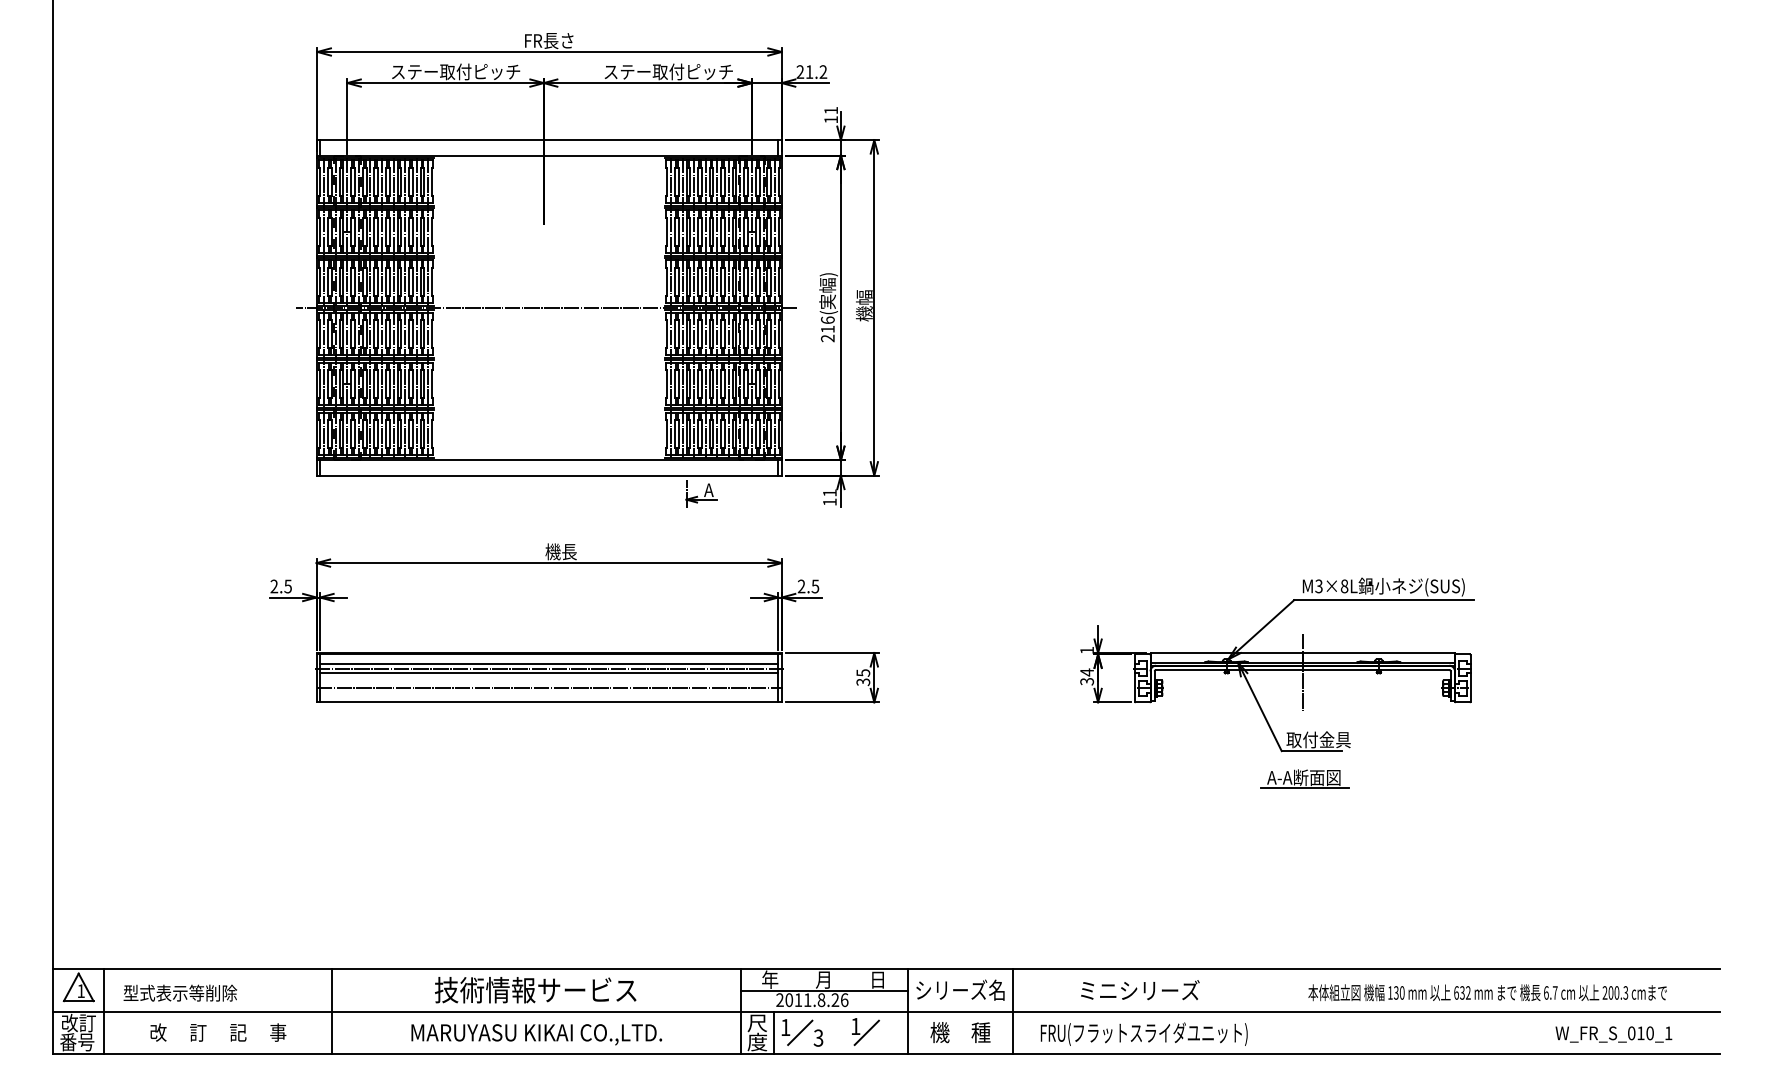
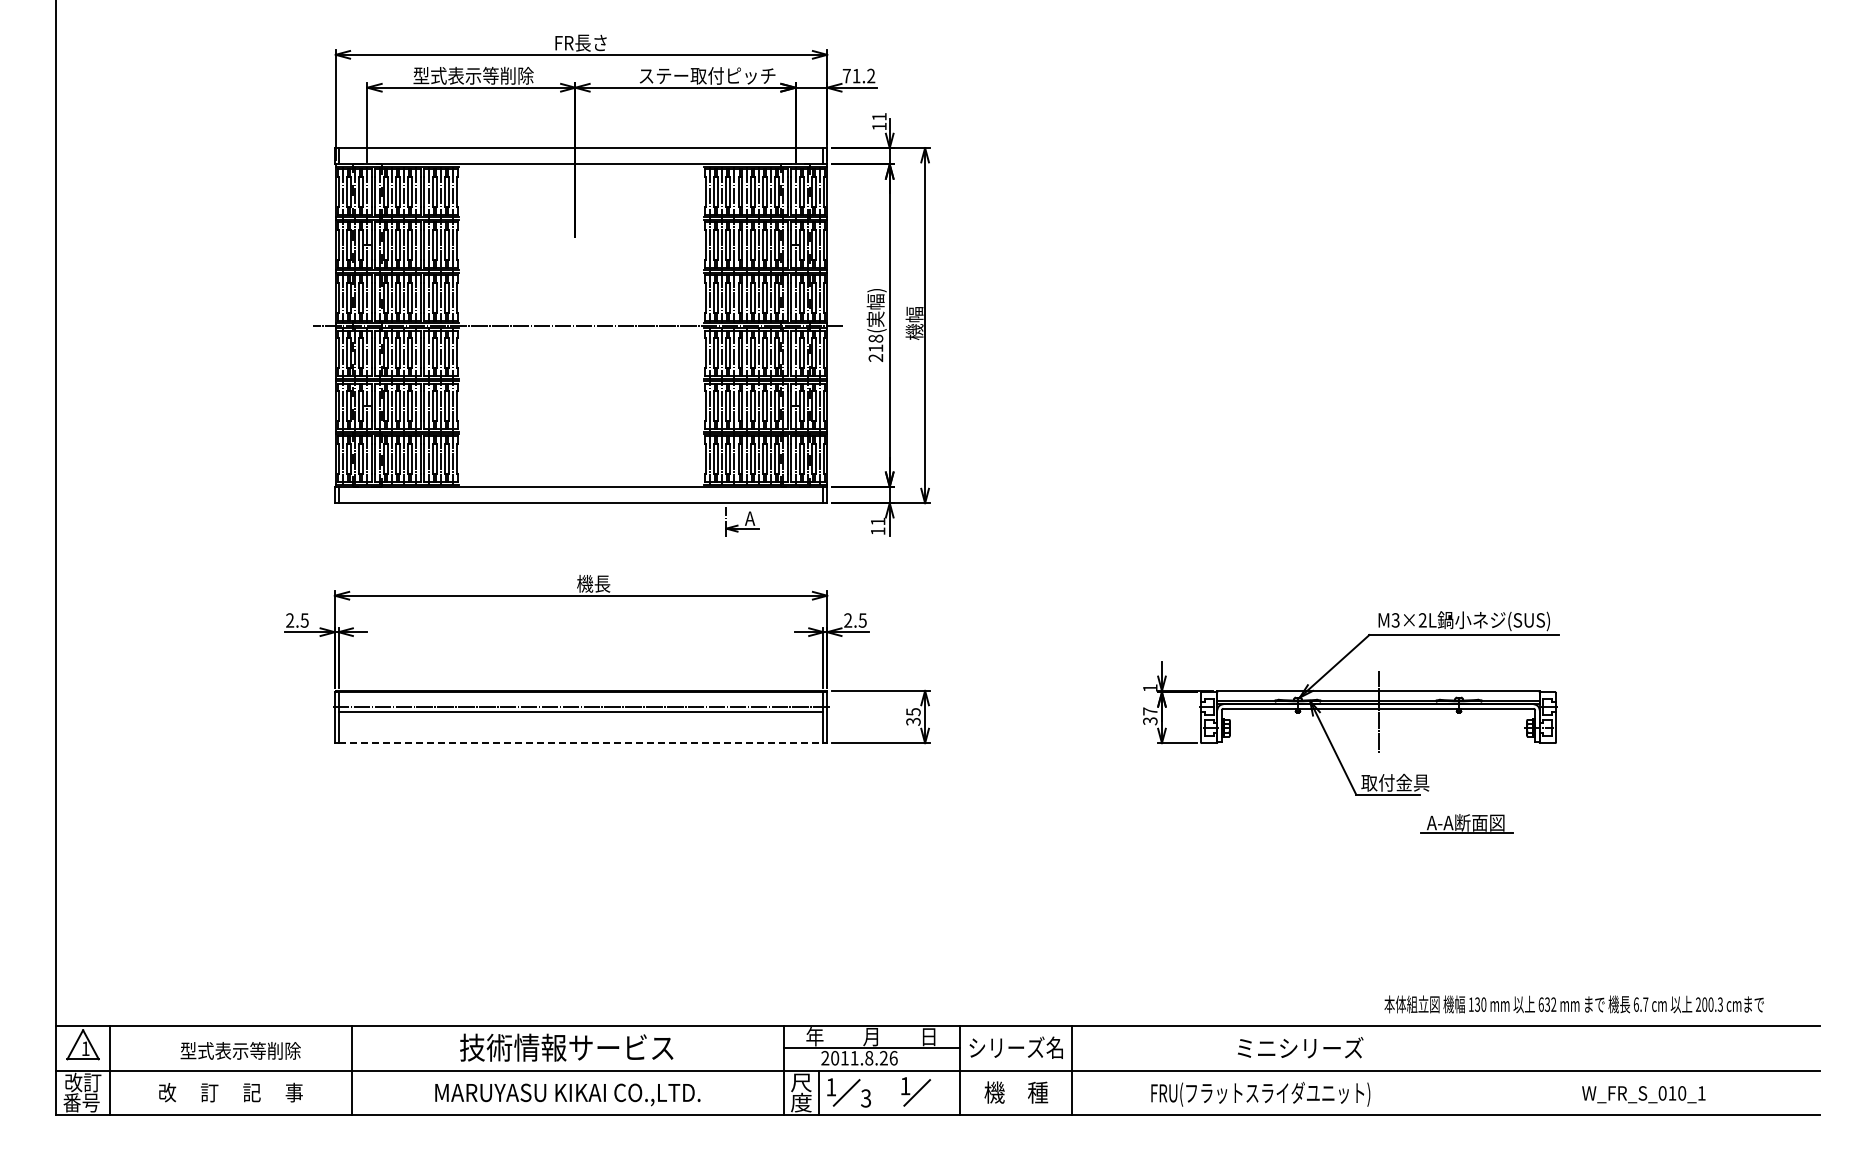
text: (455, 71) -> (481, 75), ステー取付ピッチ -> 型式表示等削除
text: (800, 71) -> (846, 75), 21.2 -> 71.2
text: (827, 320) -> (875, 338), 216 -> 218
text: (1344, 586) -> (1422, 620), M3×8L -> M3×2L
line: (548, 663) -> (580, 702), removed
text: (1087, 672) -> (1150, 711), 34 -> 37
line: (549, 688) -> (581, 728), removed
line: (549, 702) -> (581, 743), solid -> dashed
part: (1304, 778) -> (1466, 823), moved
text: (1140, 989) -> (1300, 1047), moved
text: (180, 992) -> (240, 1050), moved
text: (1486, 992) -> (1573, 1004), moved
text: (1143, 1033) -> (1260, 1093), moved
text: (1613, 1034) -> (1643, 1094), moved

